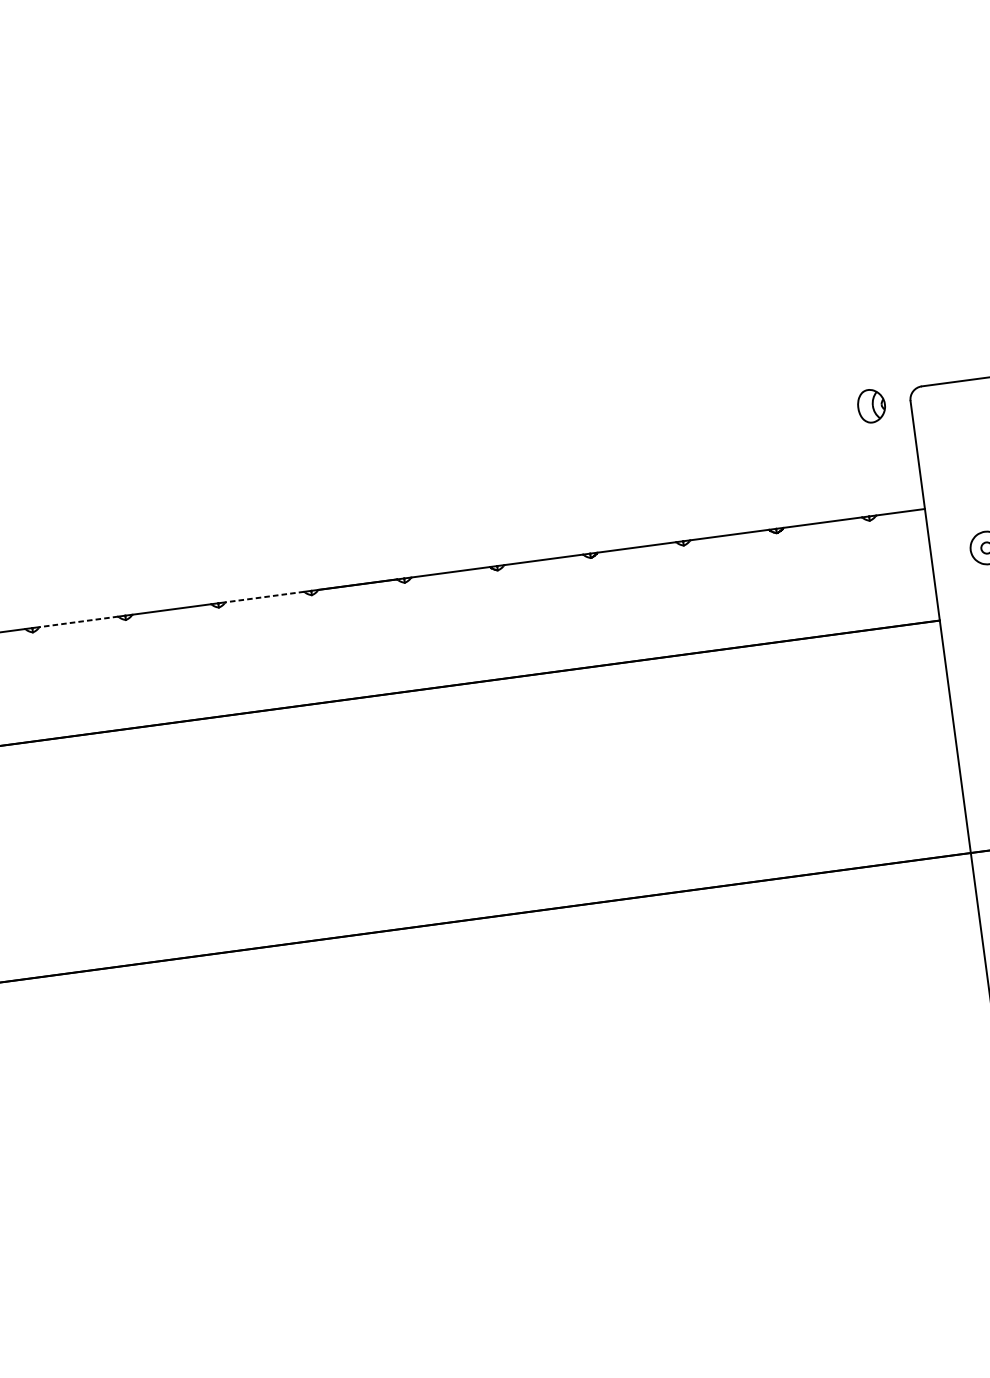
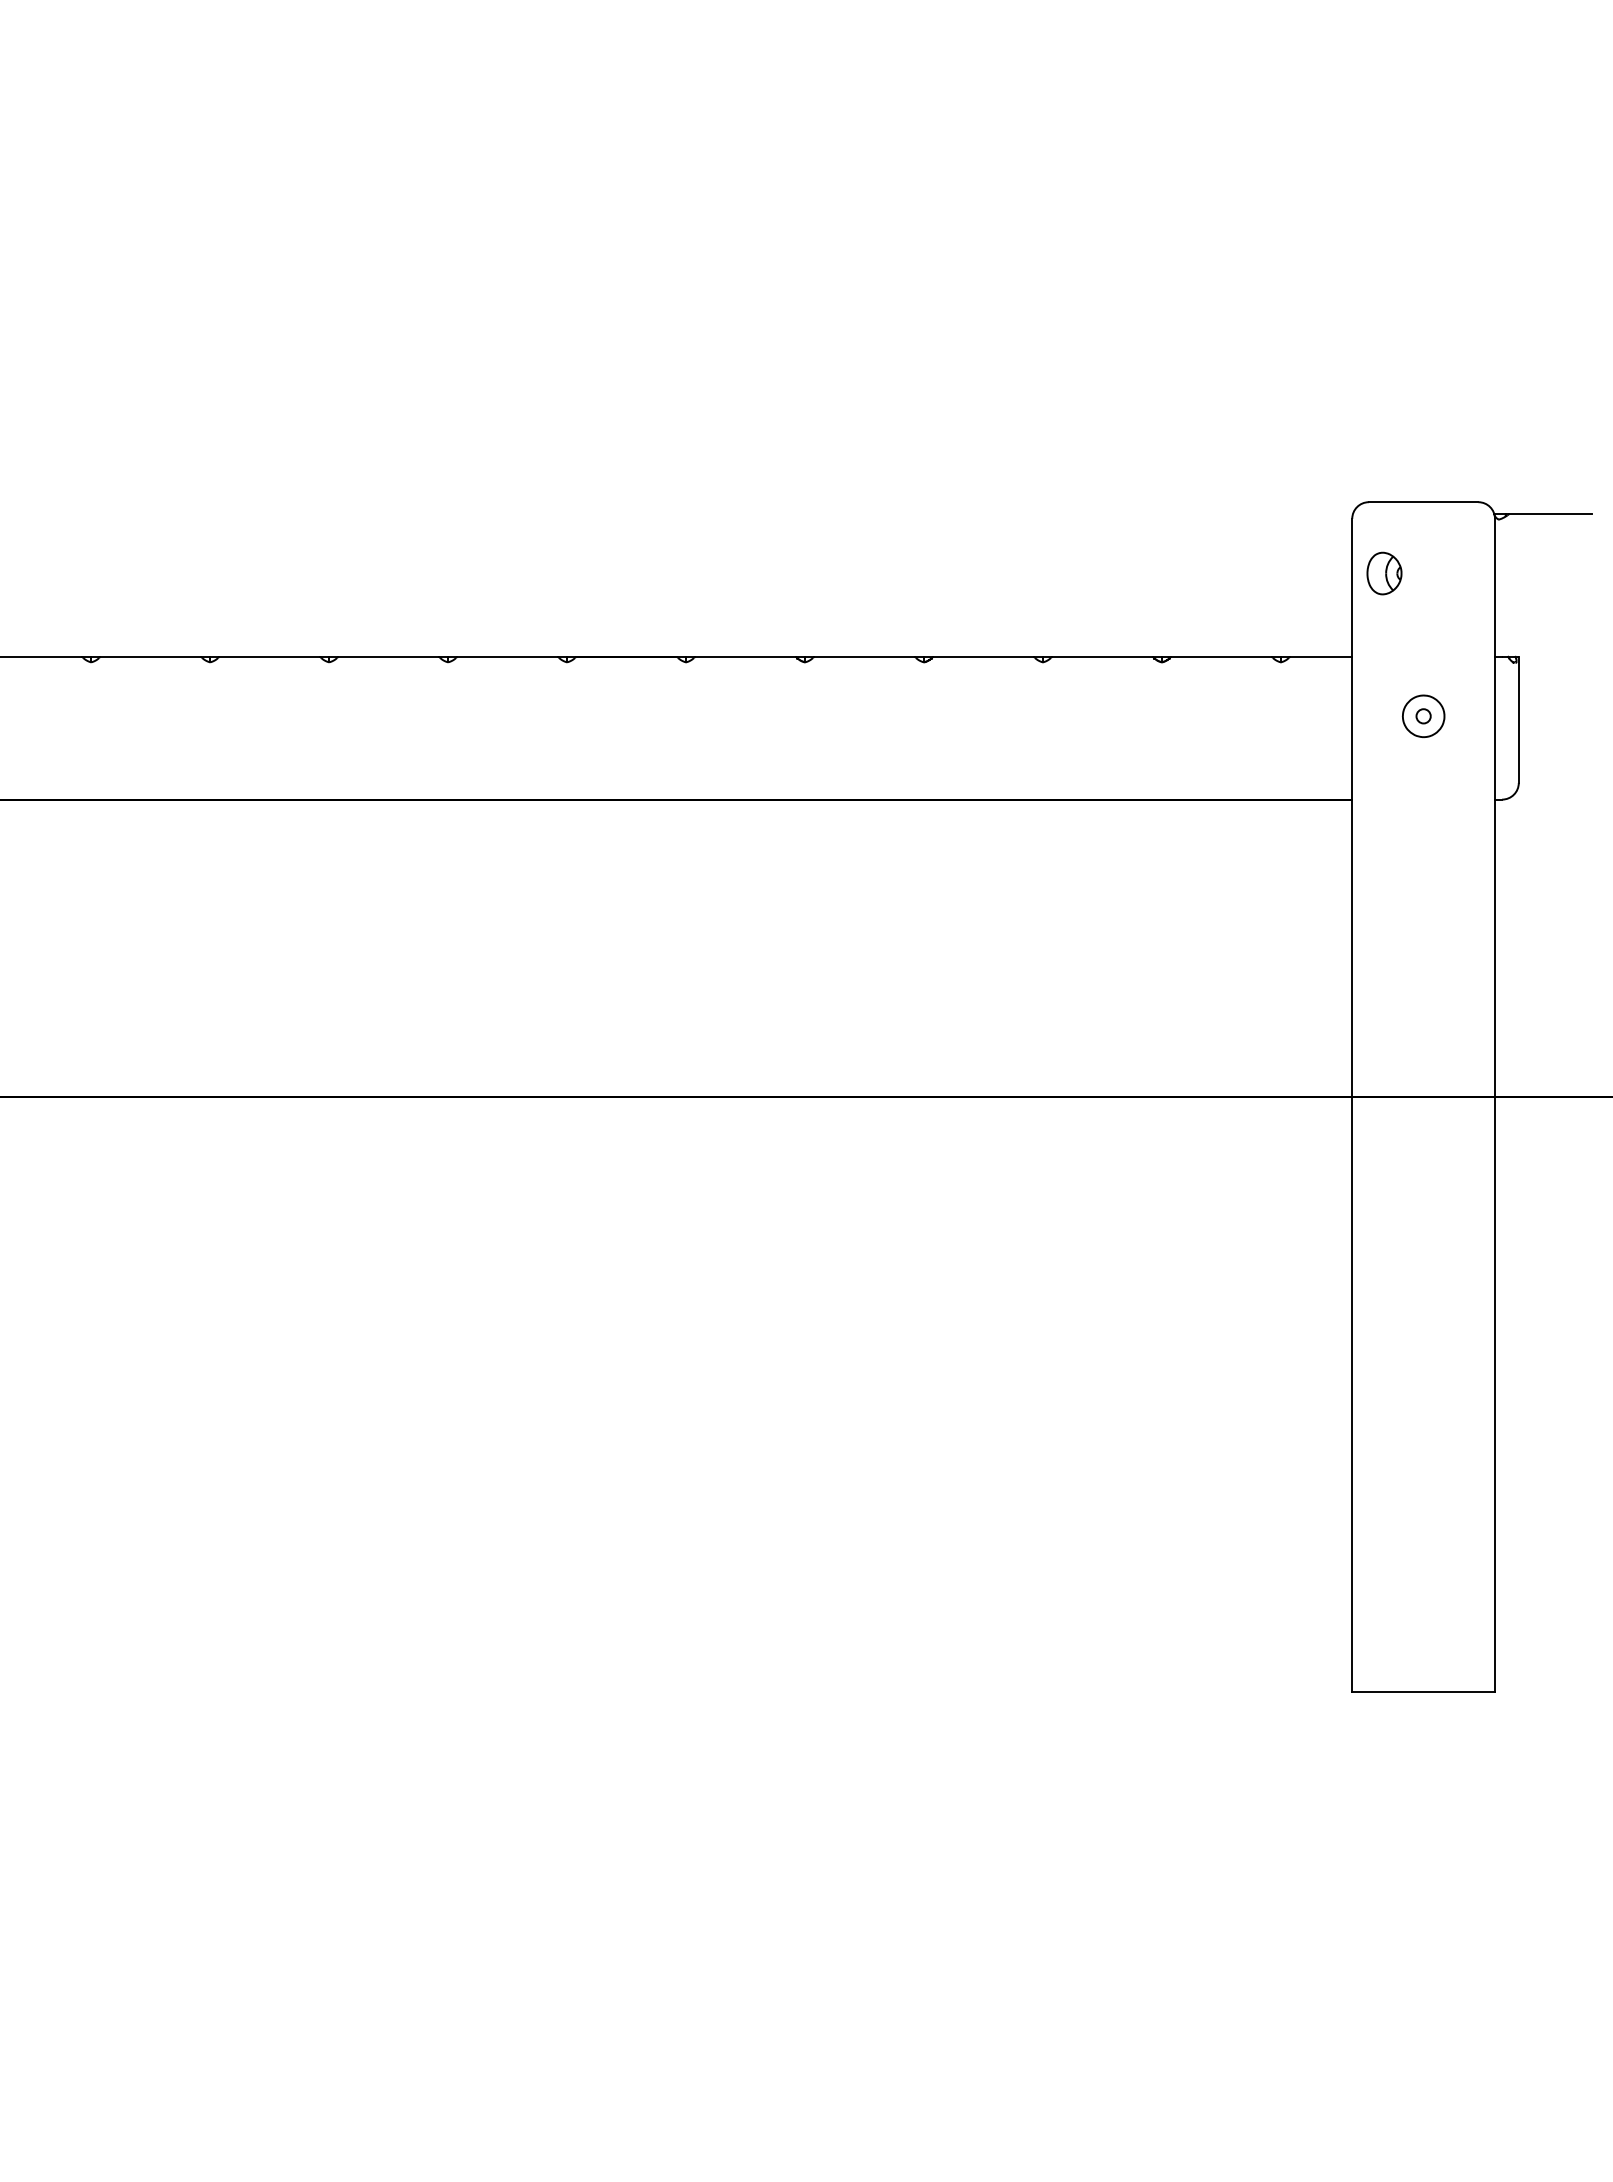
part: (871, 406) -> (1384, 573), moved
line: (264, 596) -> (507, 656), dashed -> solid
line: (78, 621) -> (269, 656), dashed -> solid

